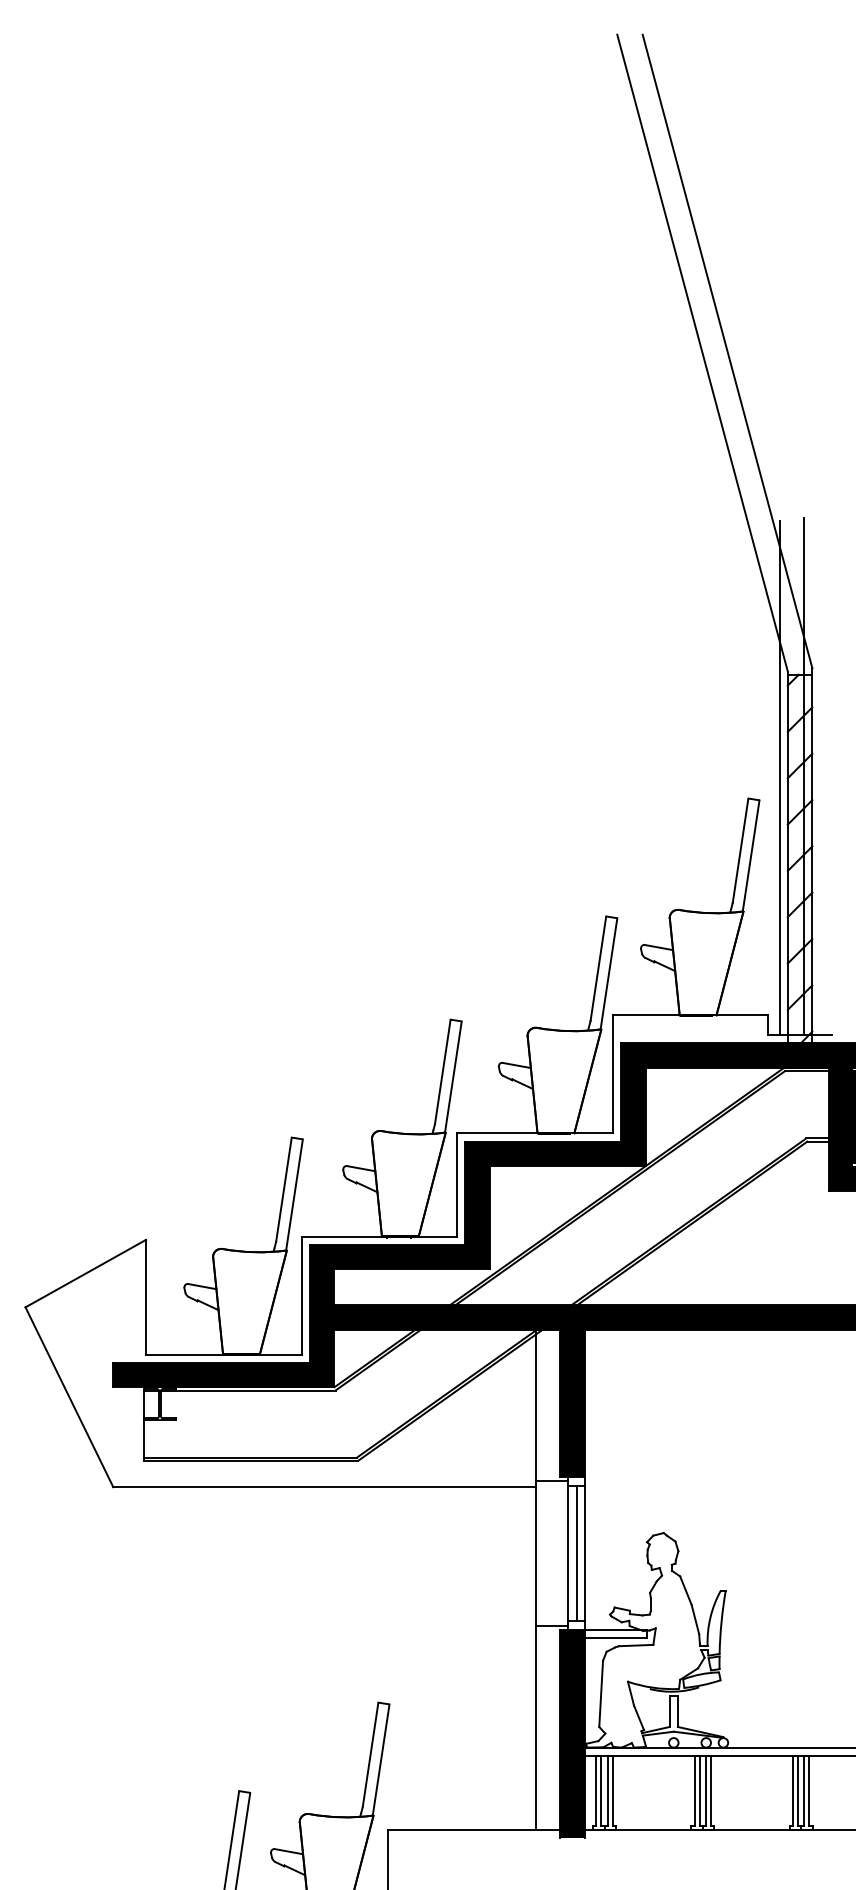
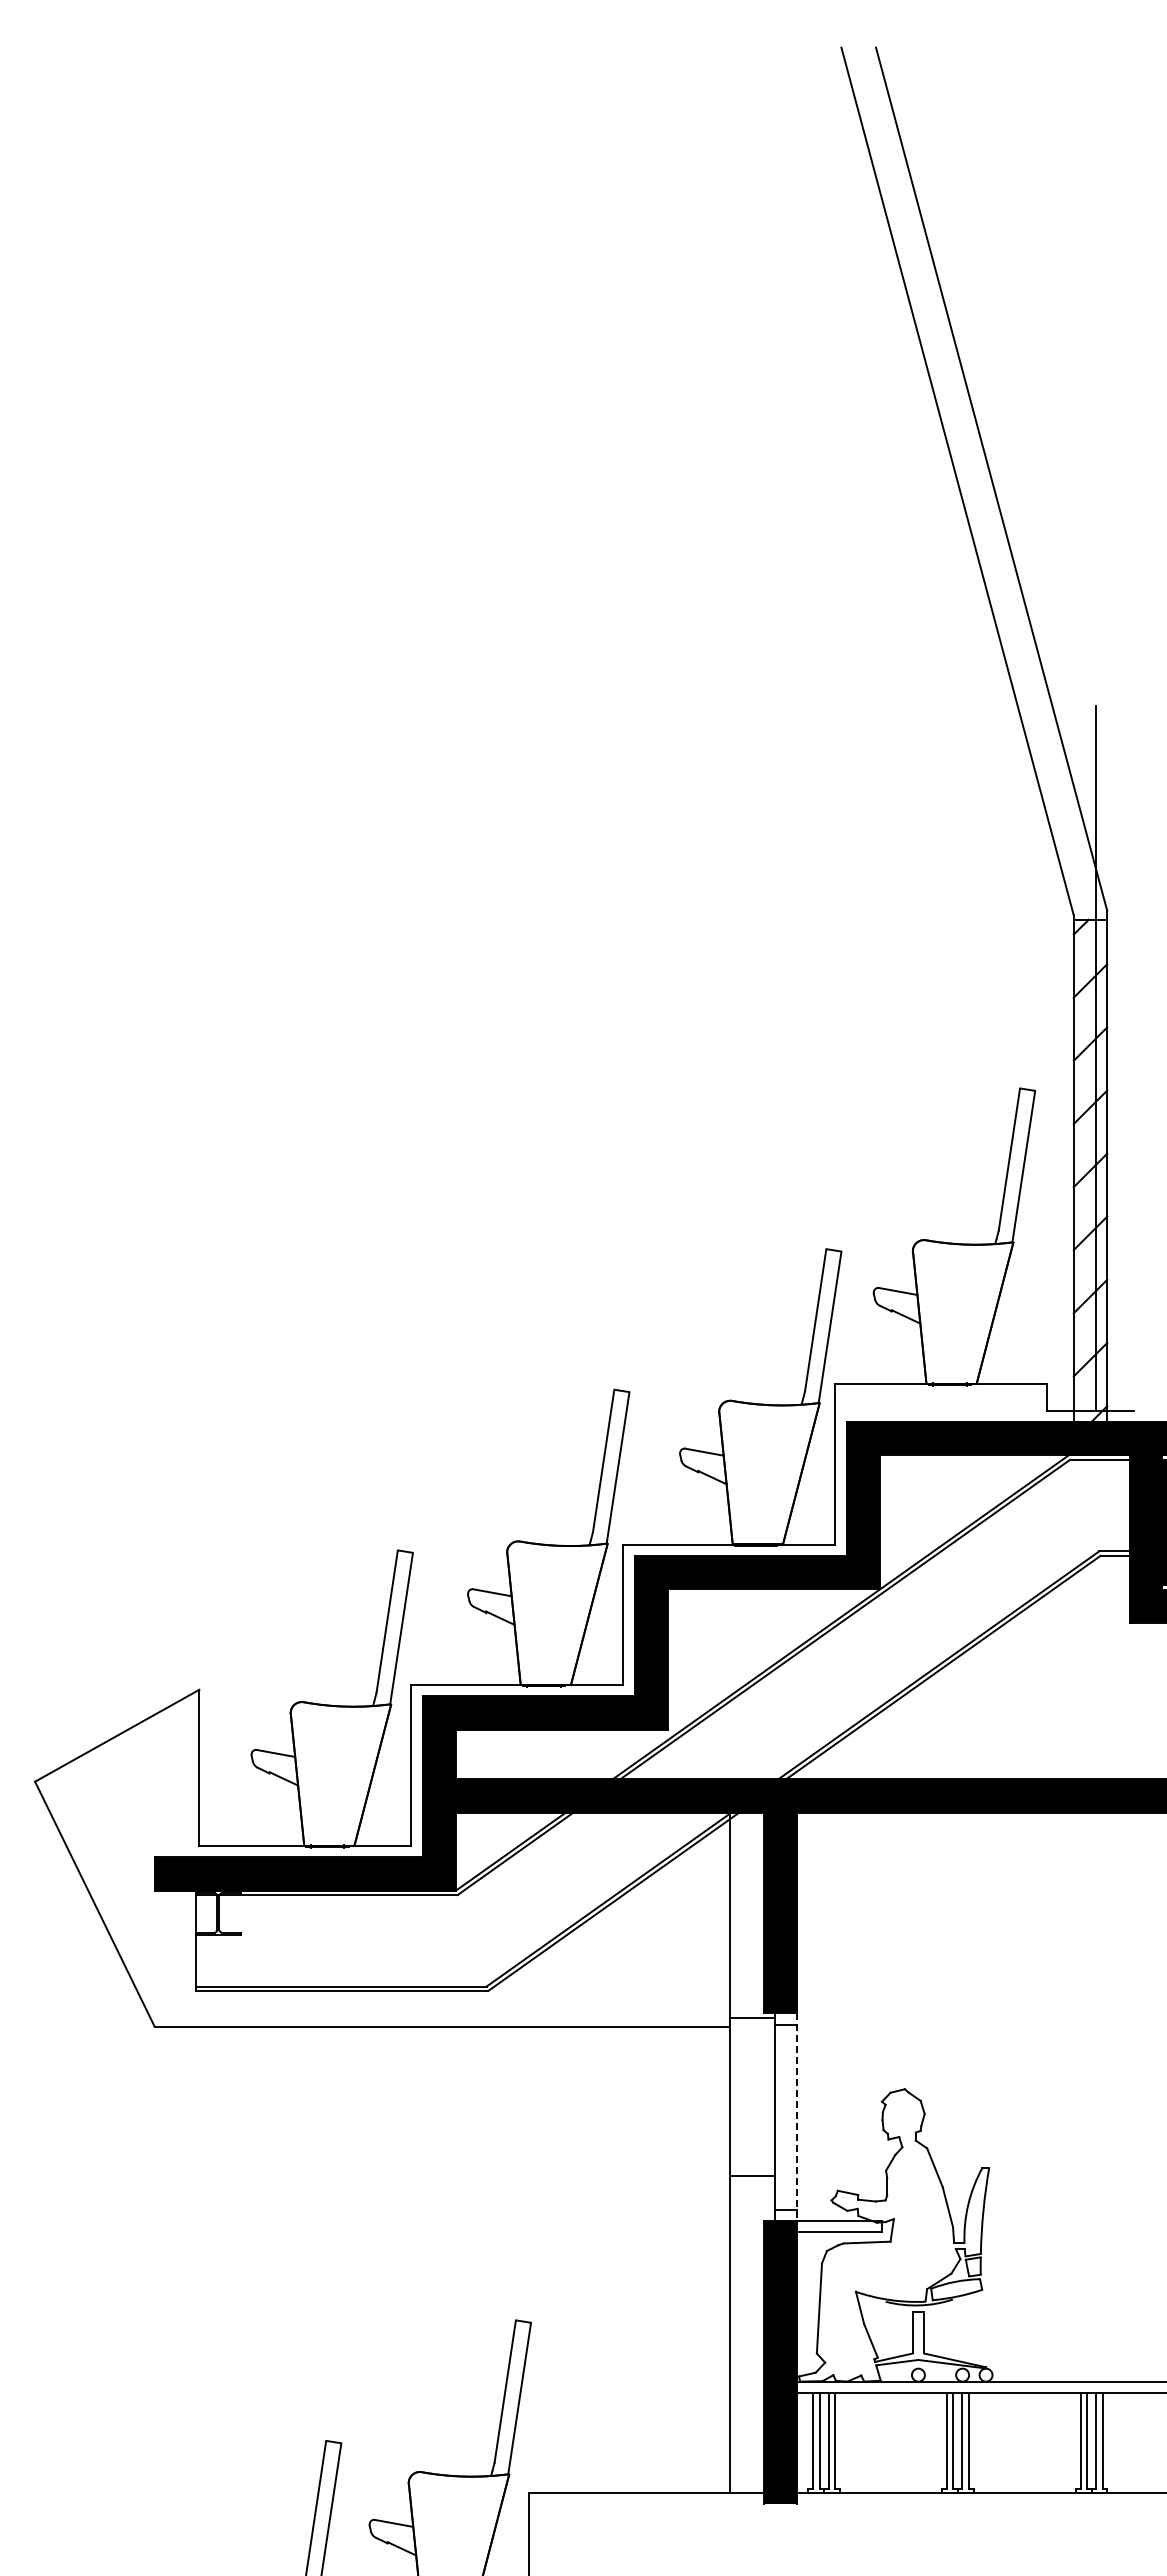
line: (779, 778) -> (1062, 1060), removed
line: (576, 1553) -> (786, 2116), removed
line: (585, 1553) -> (797, 2117), solid -> dashed
line: (552, 1626) -> (752, 2176), moved

